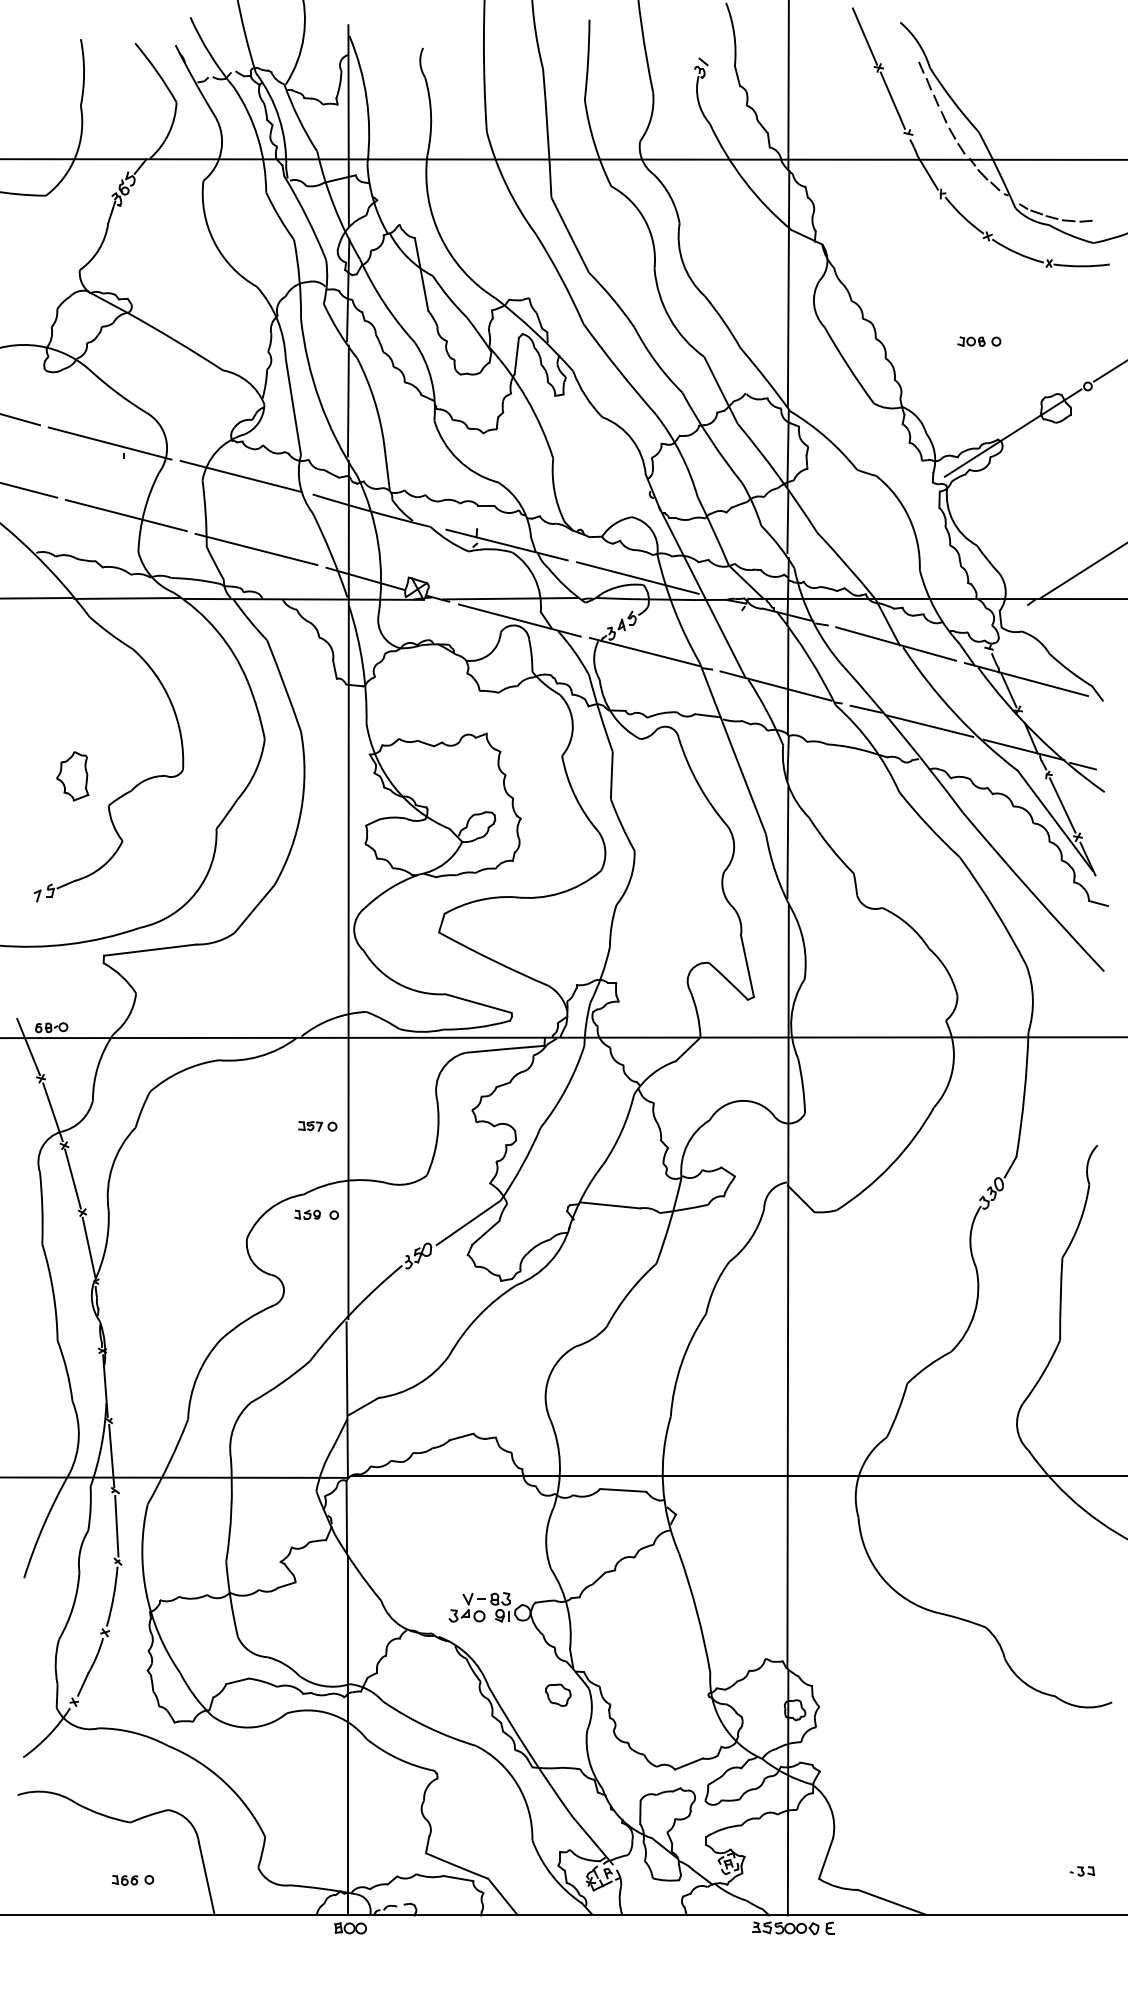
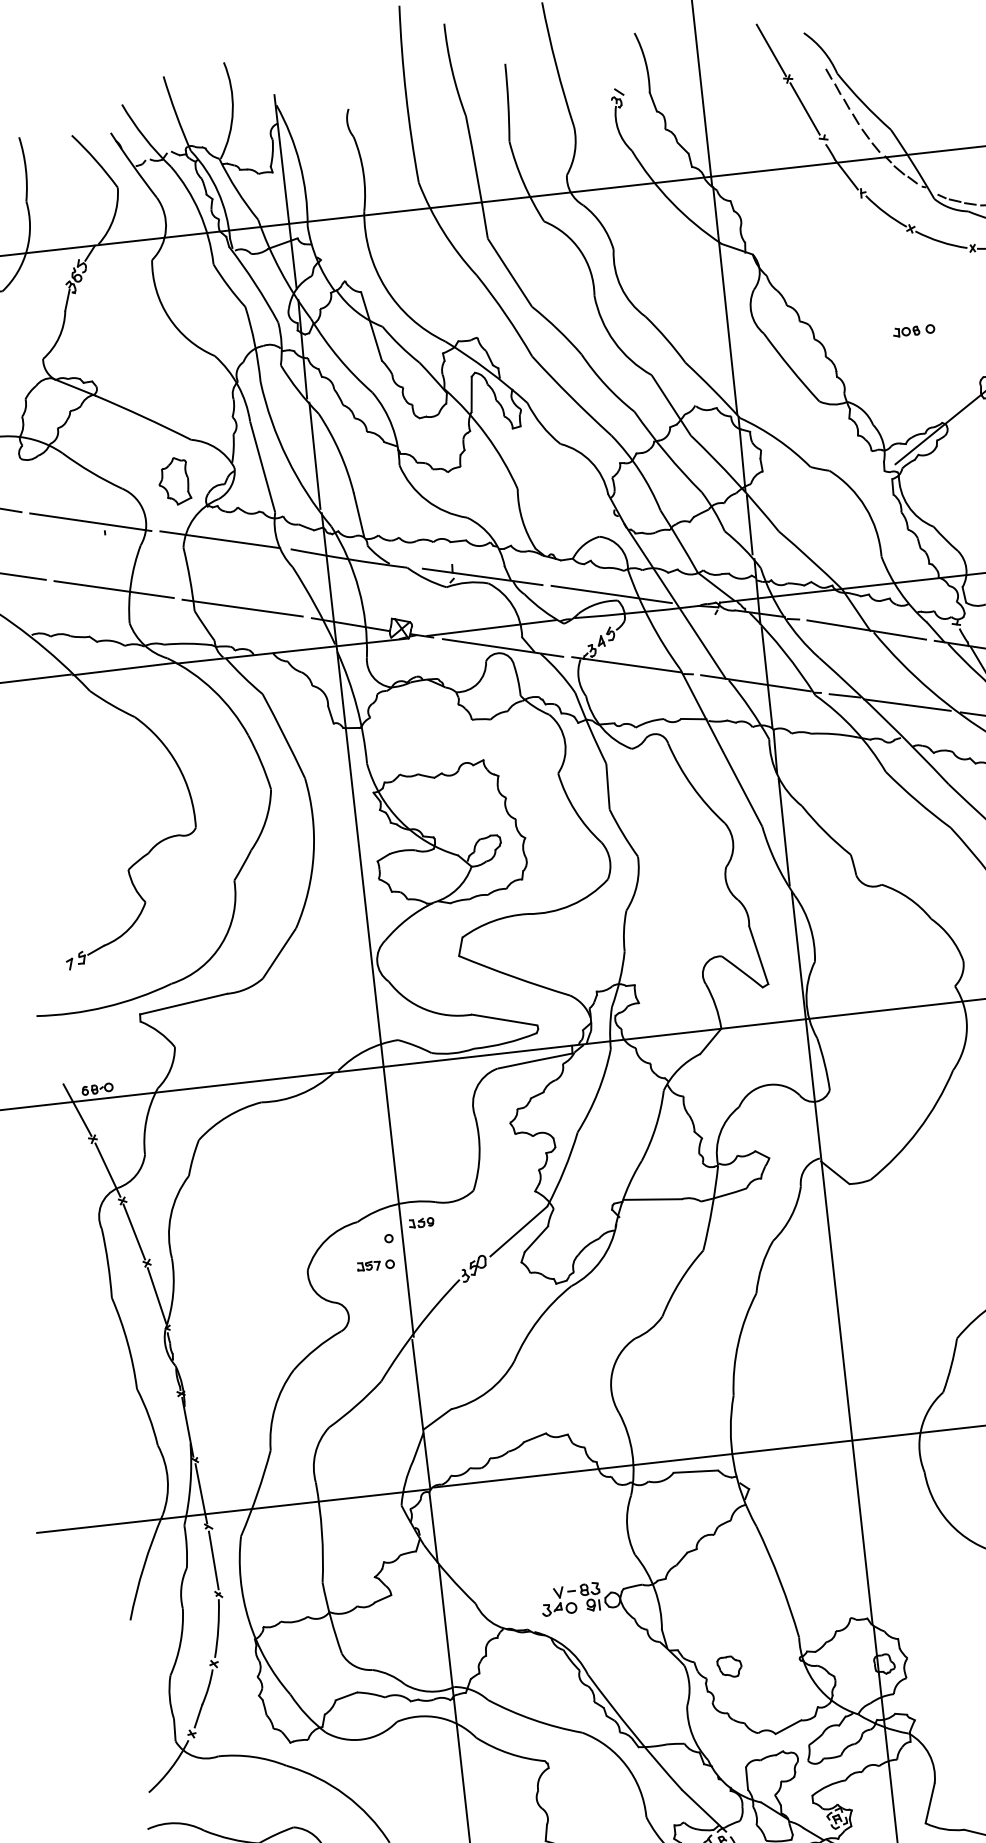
part: (72, 776) -> (174, 481), moved
part: (317, 1126) -> (375, 1265), moved
part: (307, 1214) -> (421, 1222), moved
part: (558, 1694) -> (729, 1666), moved

